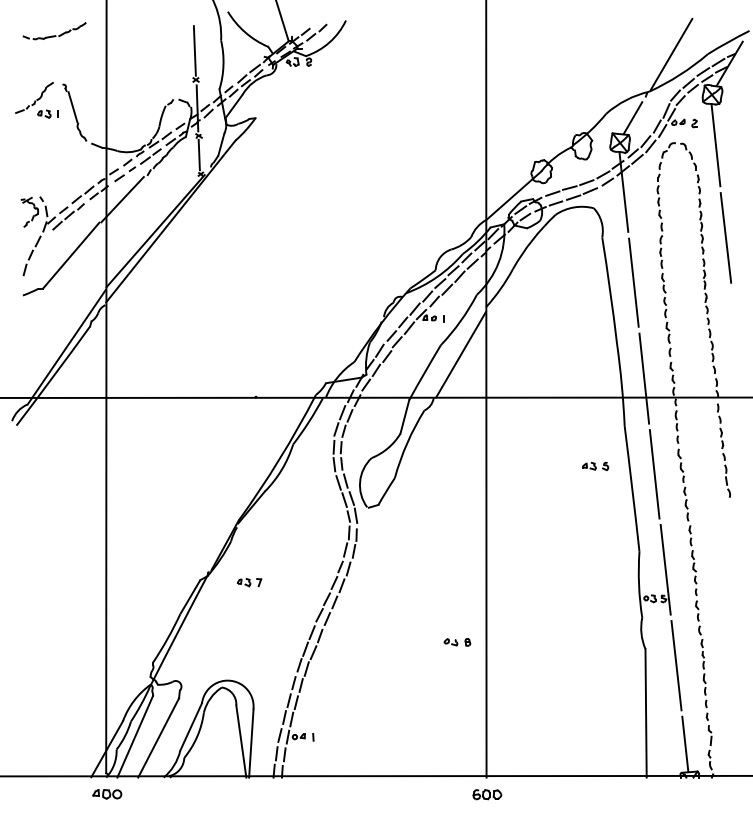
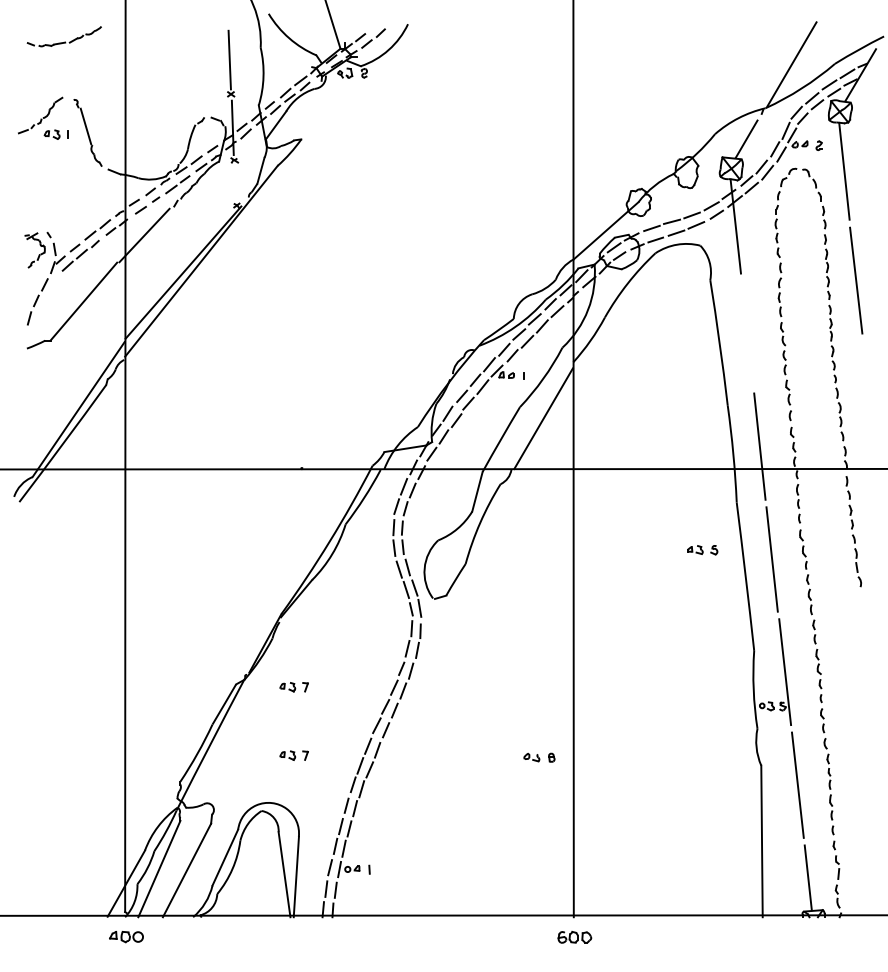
line: (198, 154) -> (234, 182), removed
line: (633, 282) -> (747, 333), removed
part: (249, 640) -> (294, 755), added

